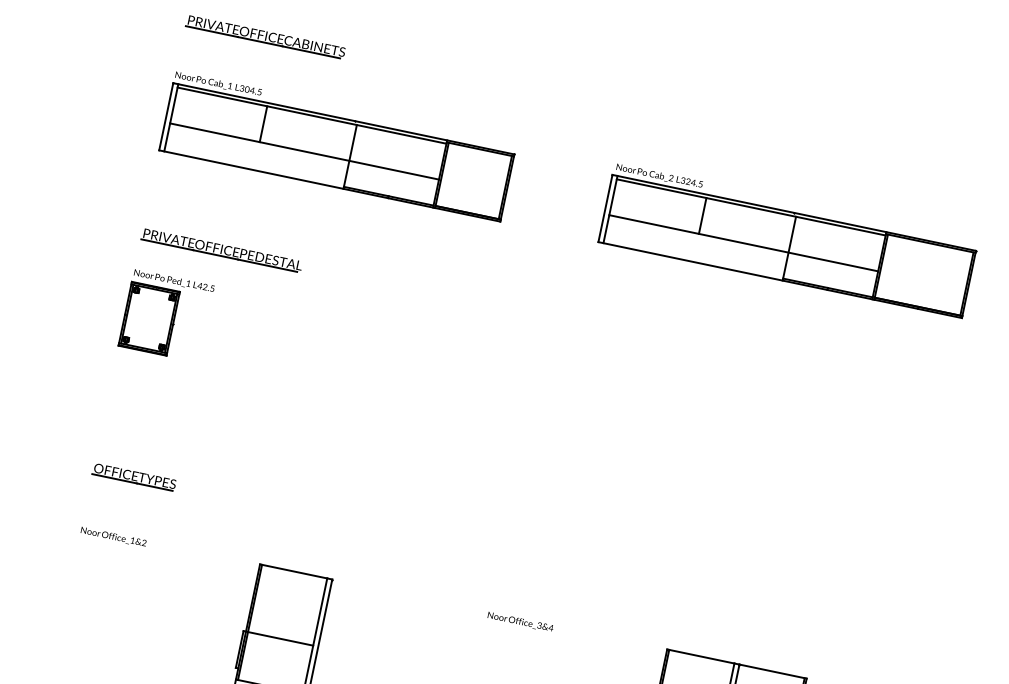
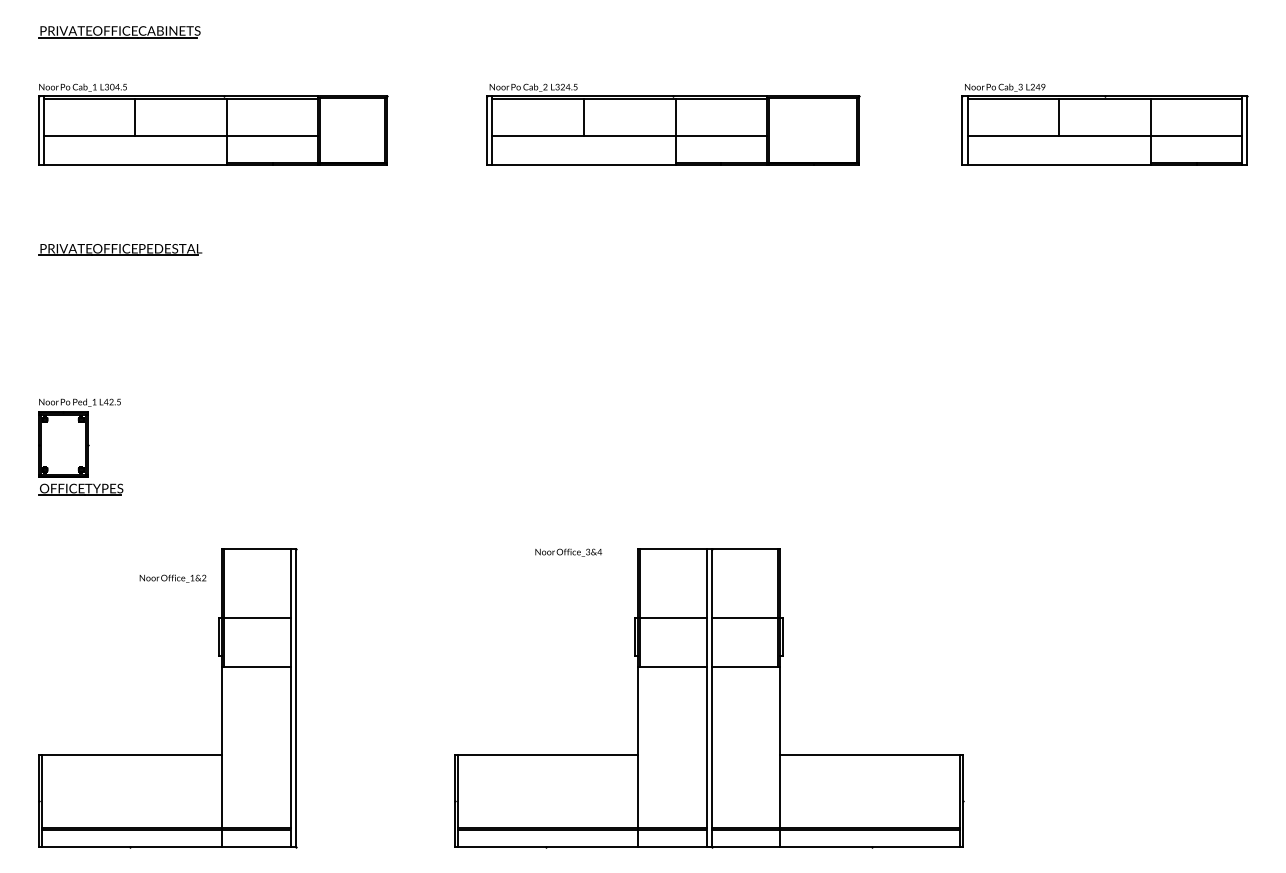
part: (166, 315) -> (79, 437), moved
text: (113, 536) -> (172, 578), moved
text: (520, 622) -> (568, 552), moved

